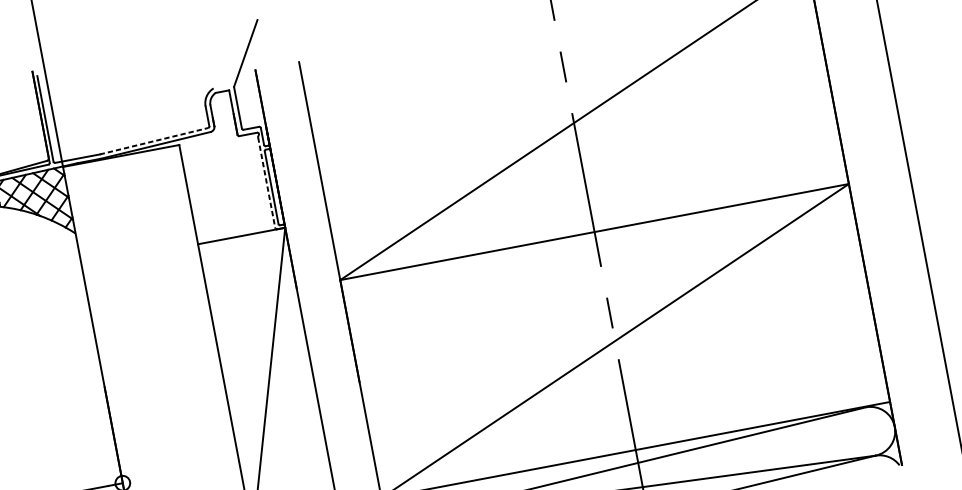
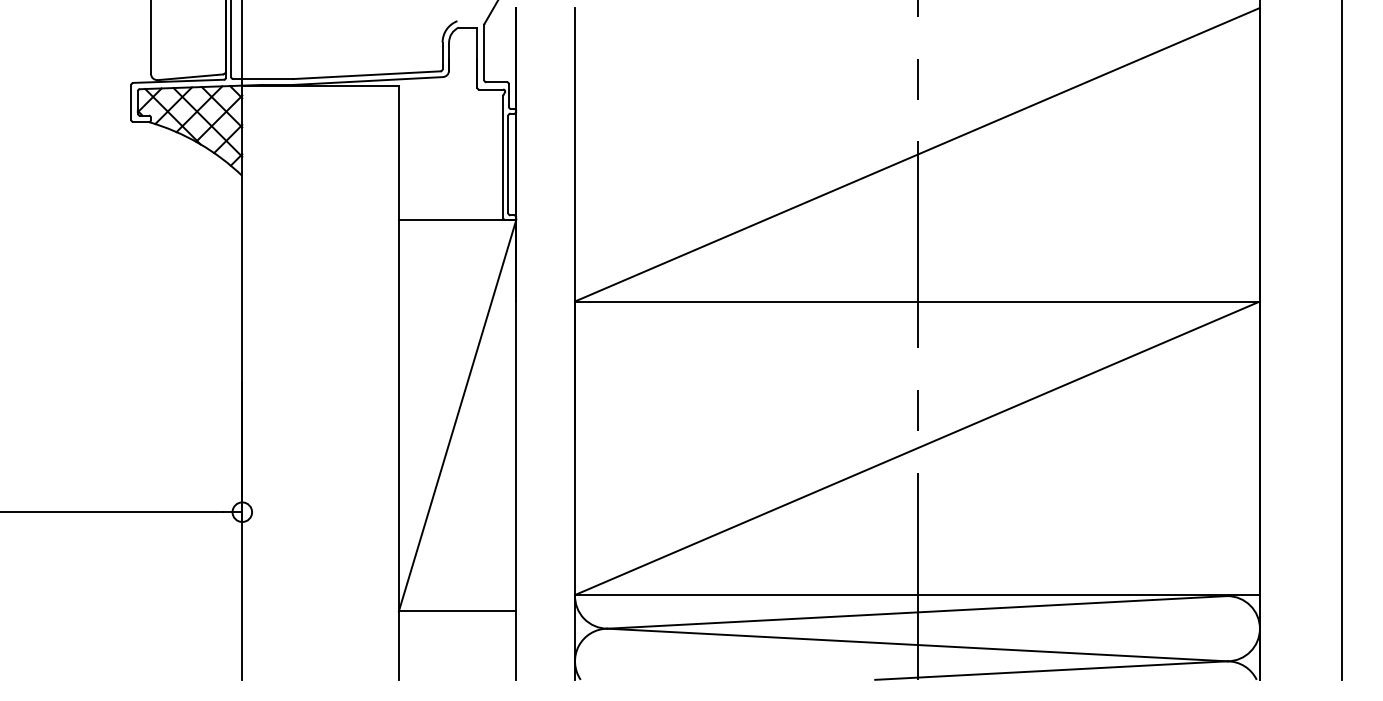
line: (153, 141) -> (366, 75), dashed -> solid
line: (266, 183) -> (503, 157), dashed -> solid

